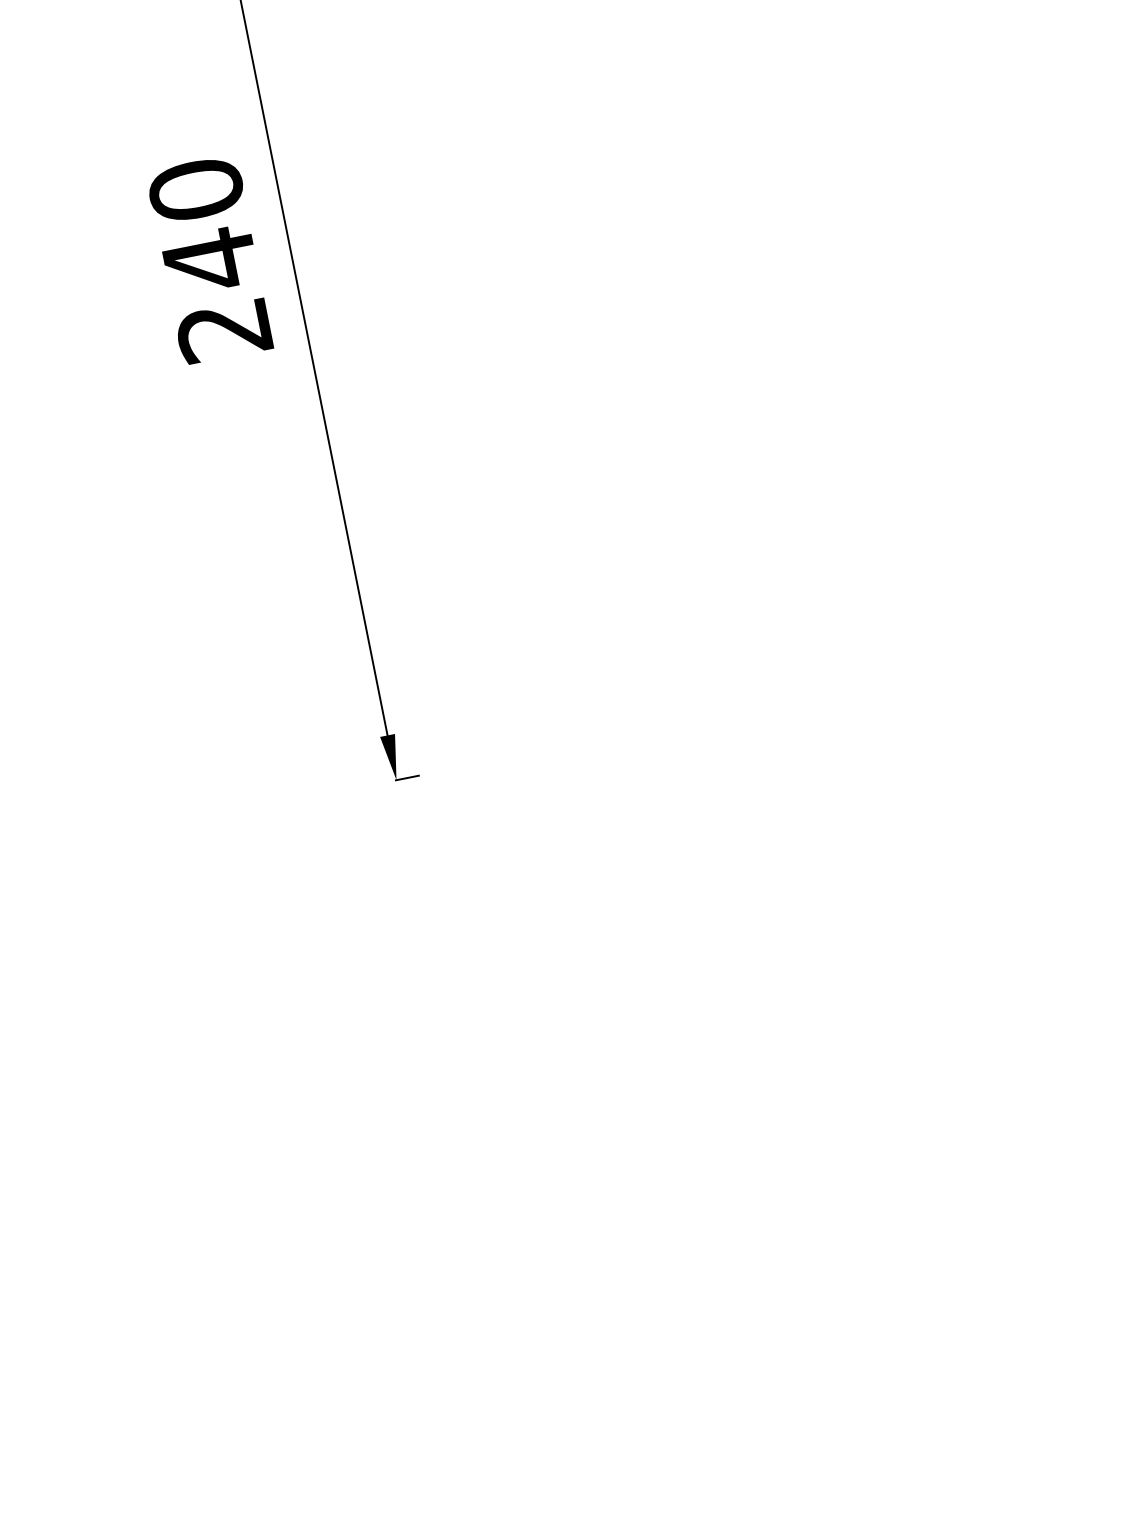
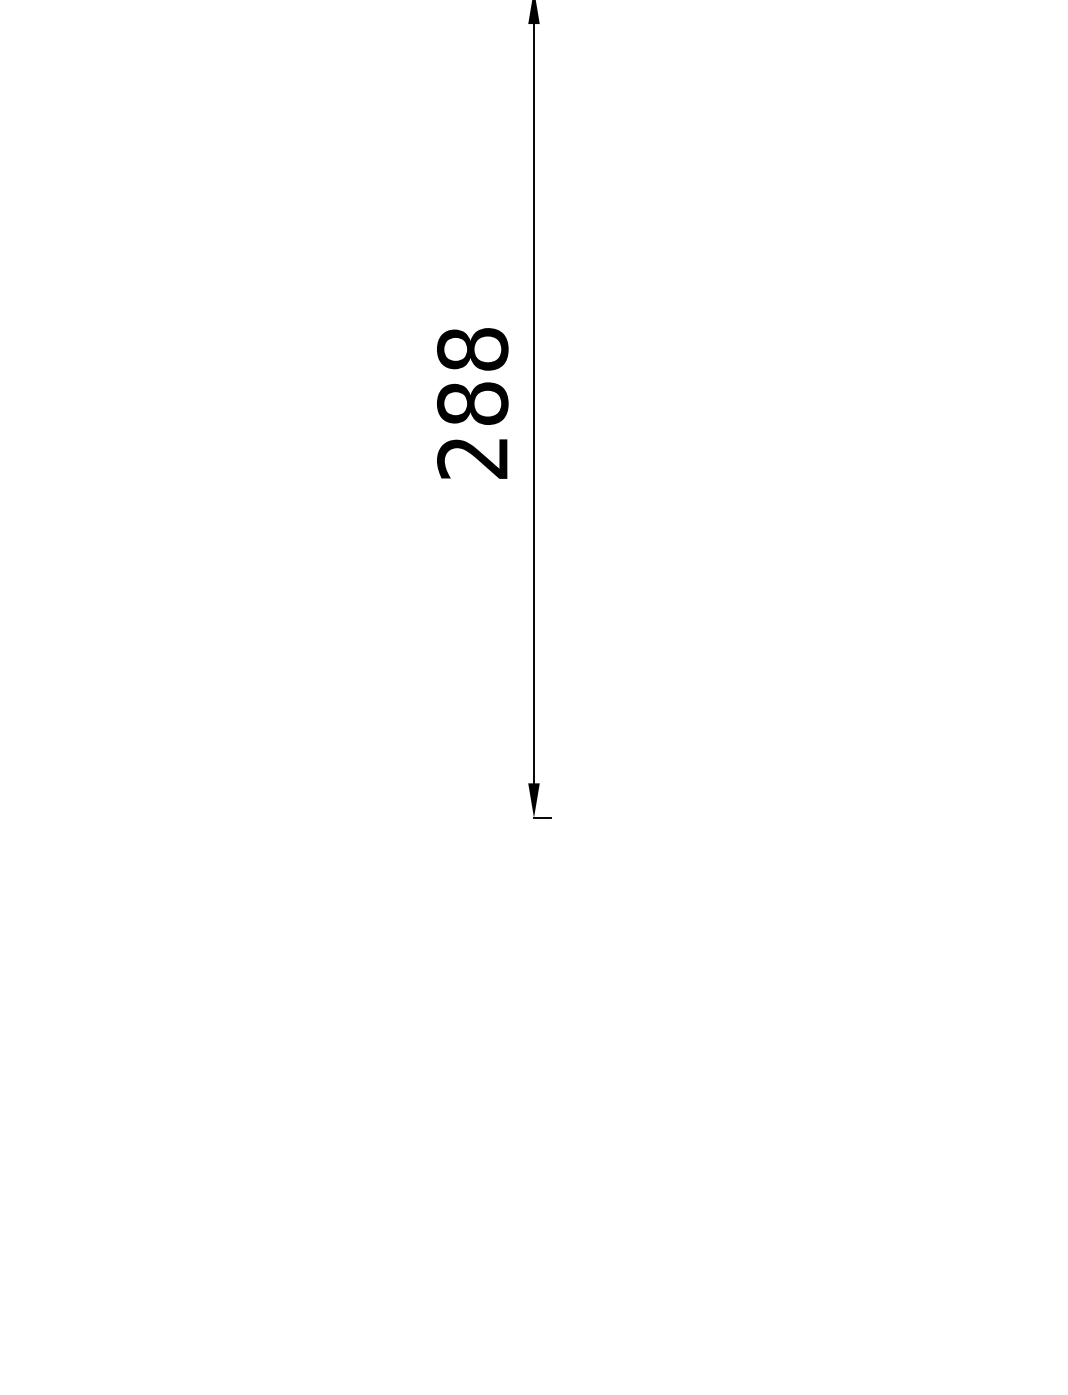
text: (203, 226) -> (472, 377), 240 -> 288

